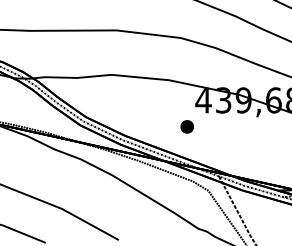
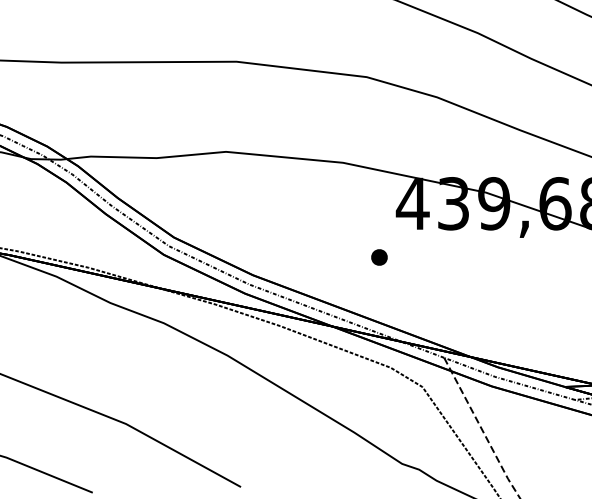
part: (186, 126) -> (378, 256), size x0.6

